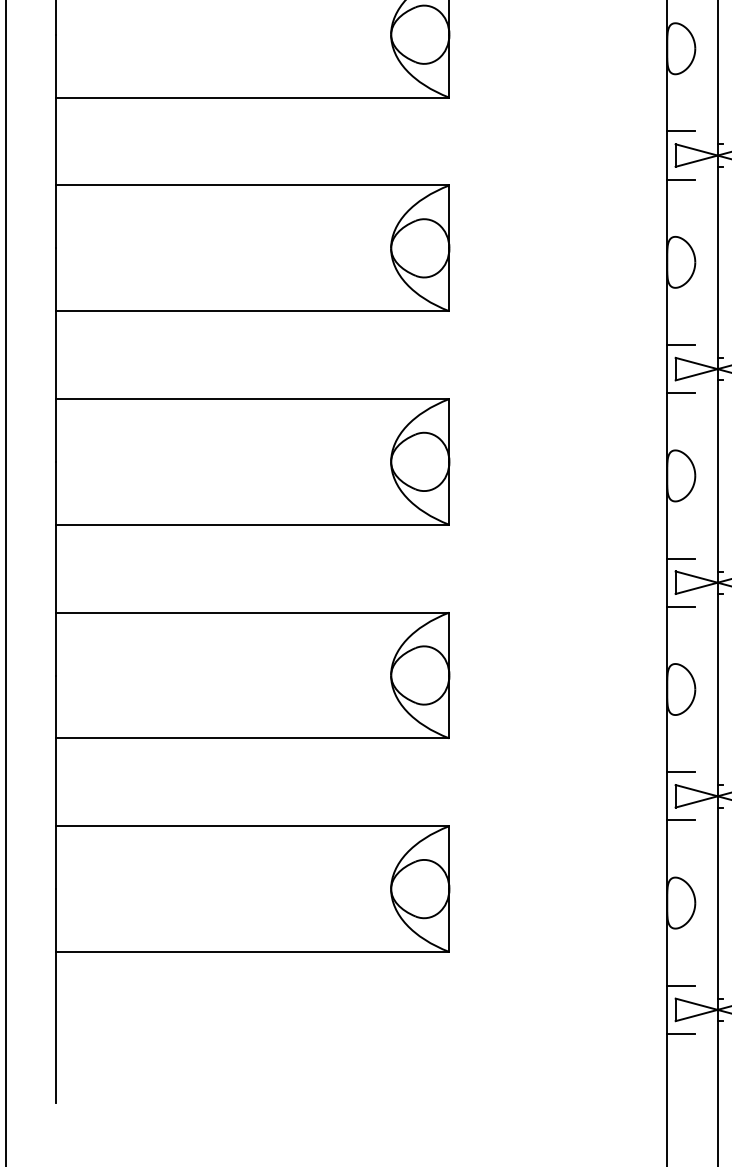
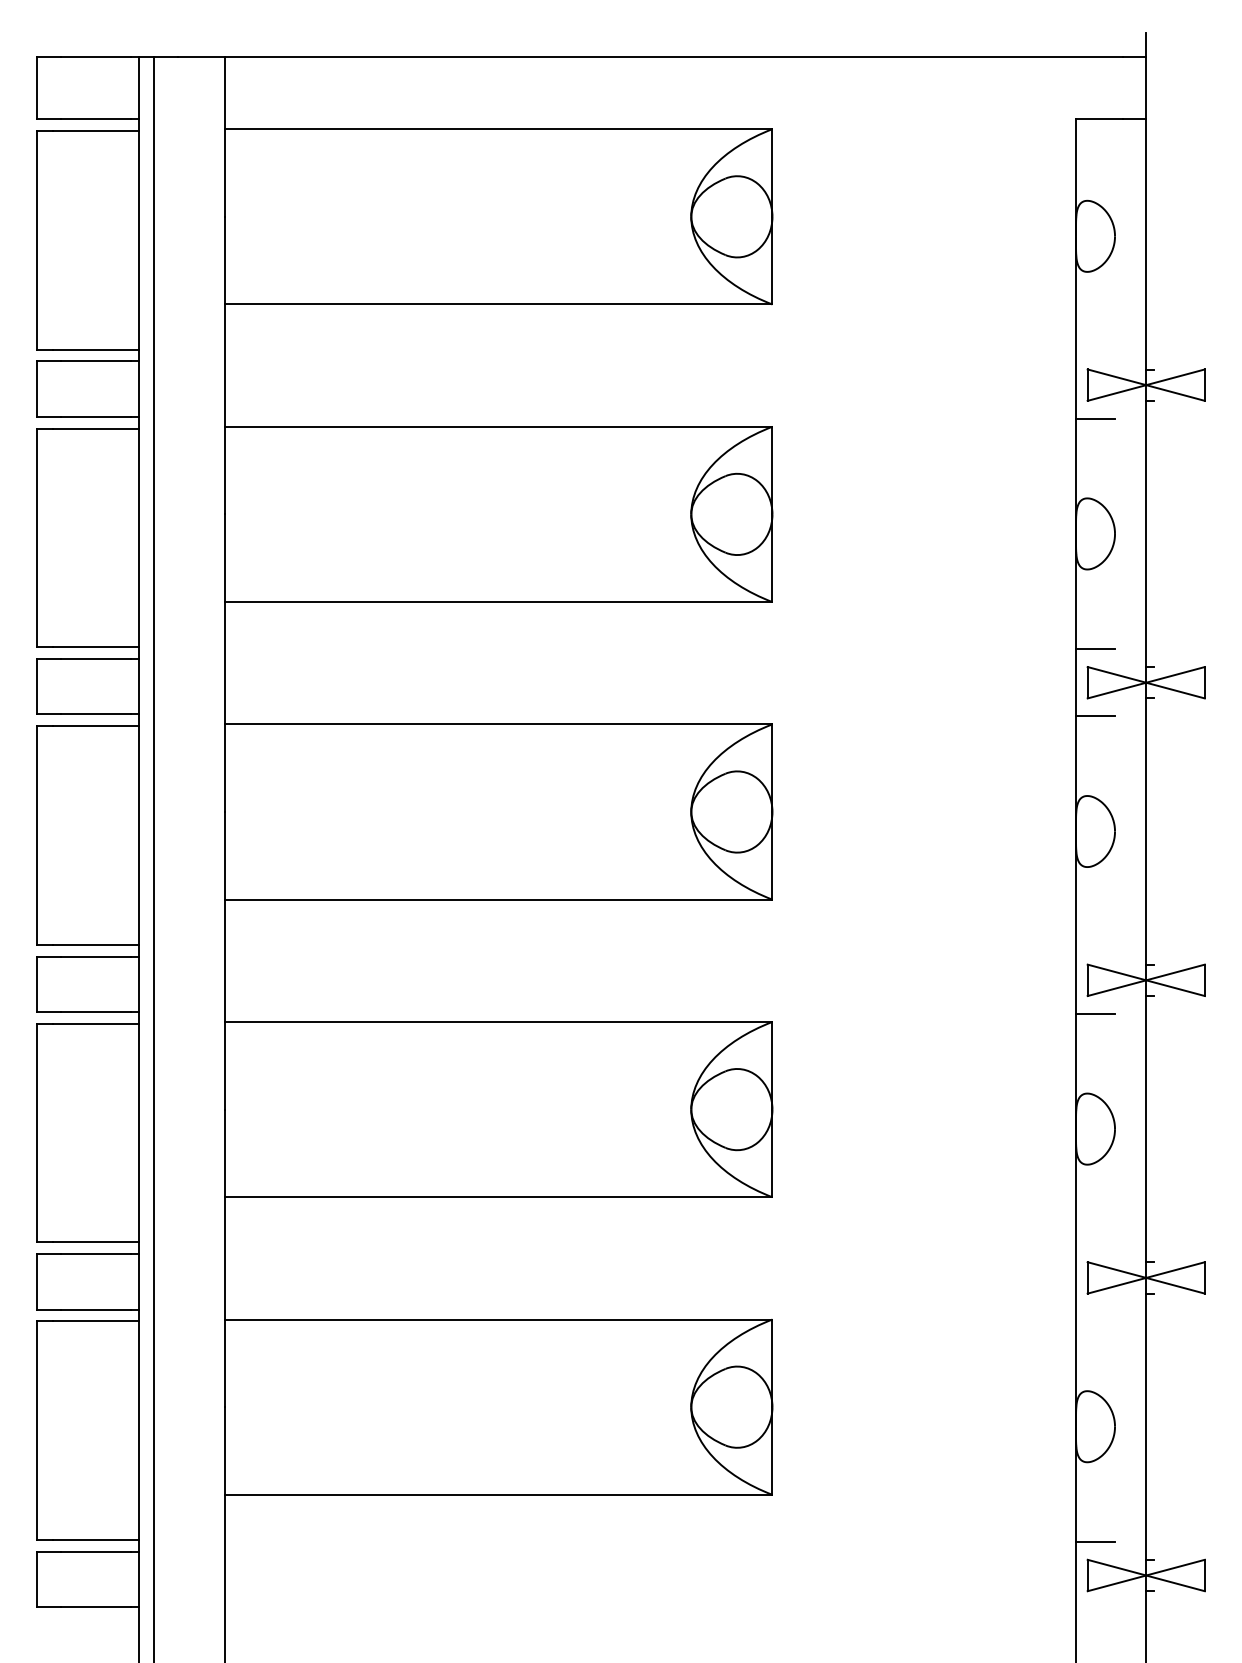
line: (681, 131) -> (1095, 351), removed
line: (681, 558) -> (1095, 946), removed
line: (681, 772) -> (1095, 1244), removed
line: (681, 820) -> (1095, 1311), removed
line: (681, 1034) -> (1095, 1609), removed

